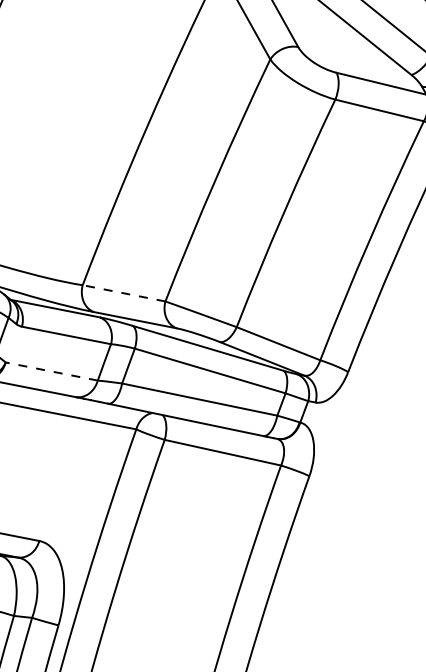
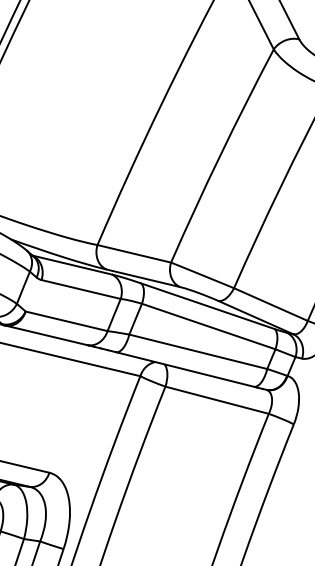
line: (123, 293) -> (133, 253), dashed -> solid
line: (51, 371) -> (66, 321), dashed -> solid

